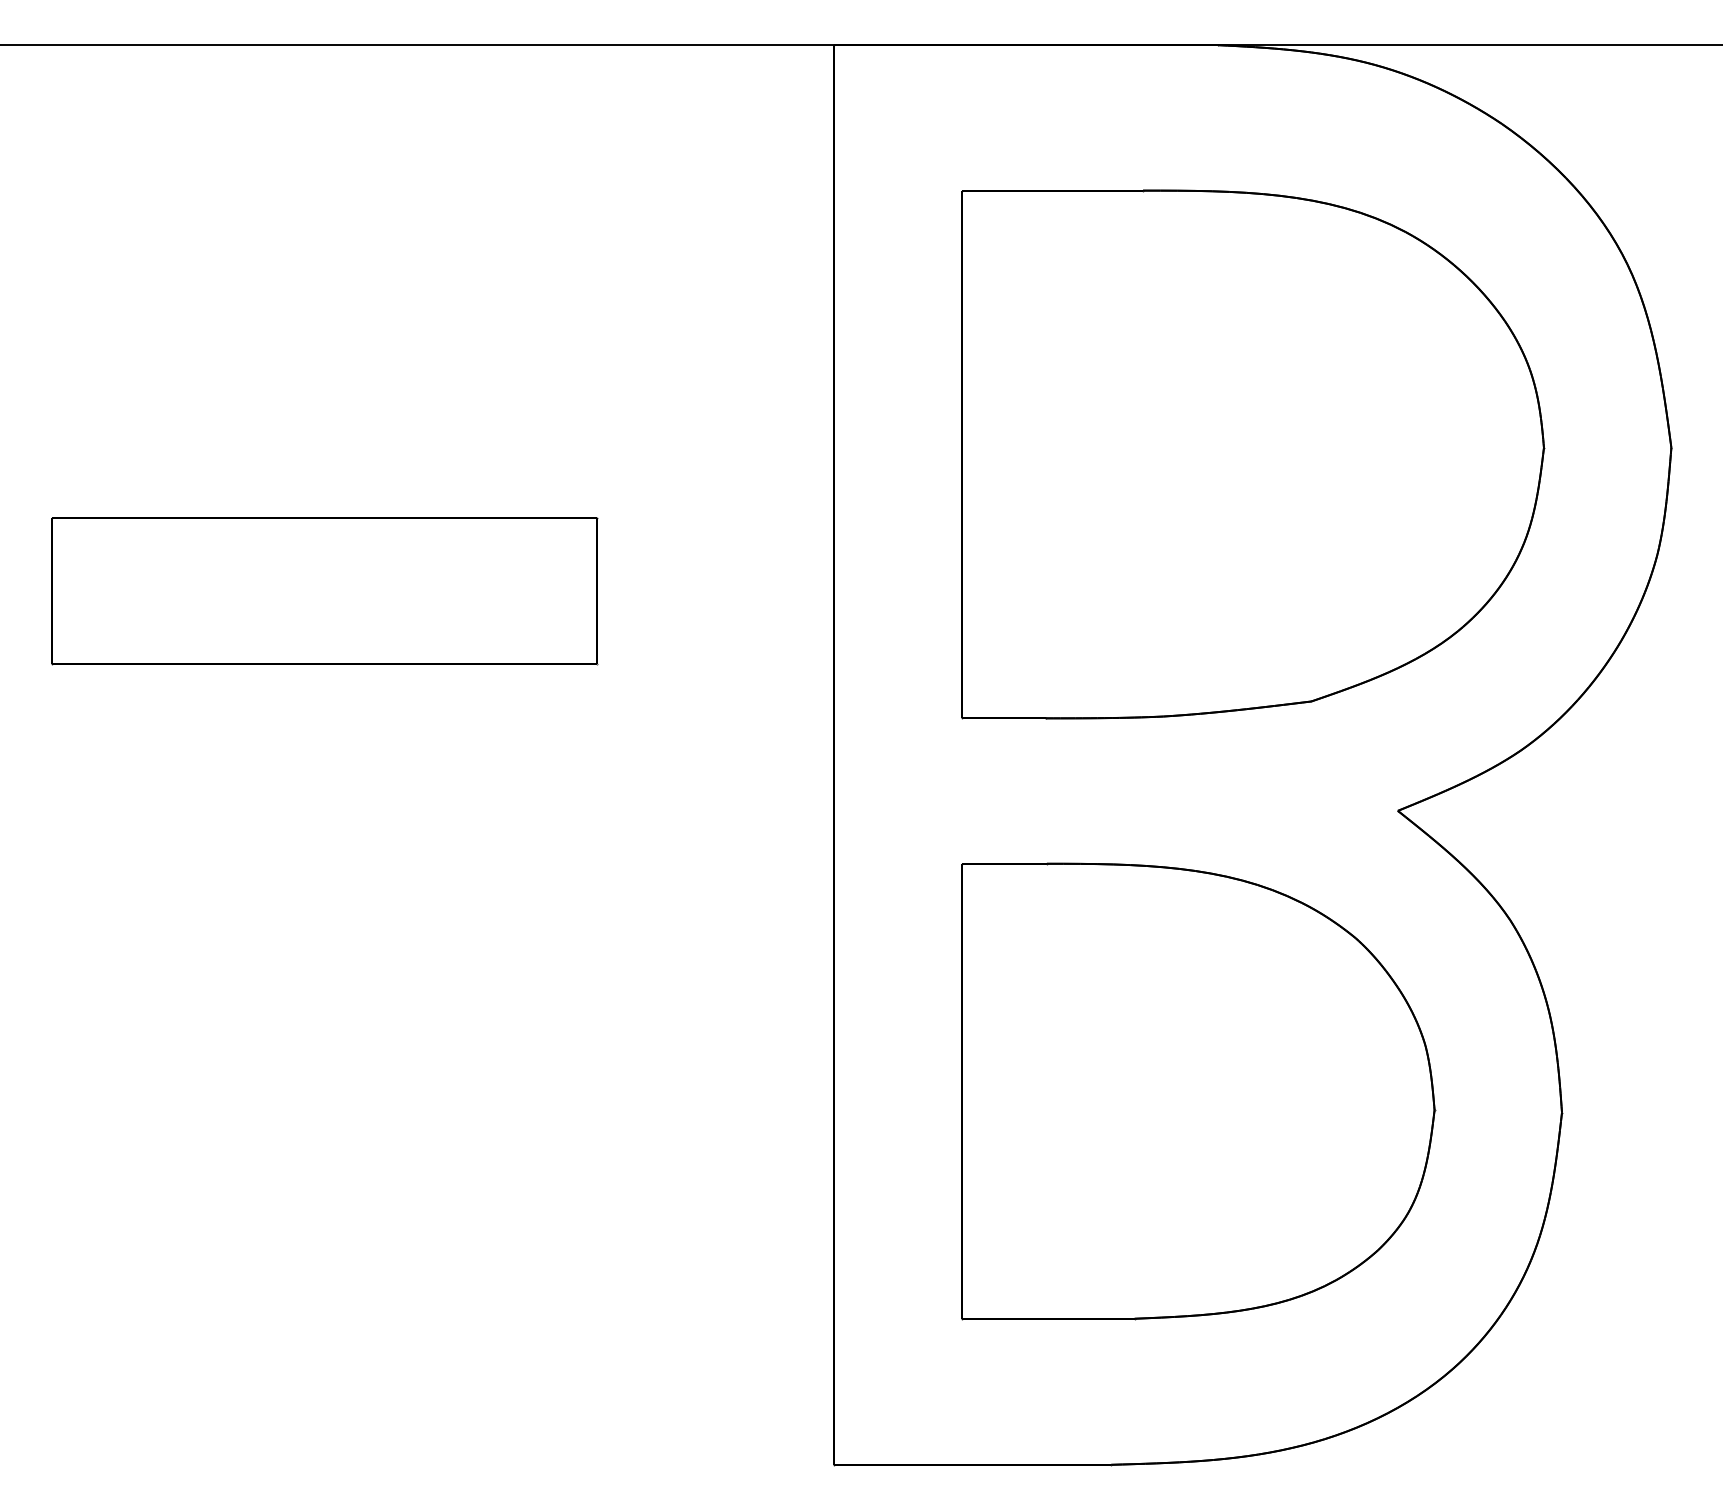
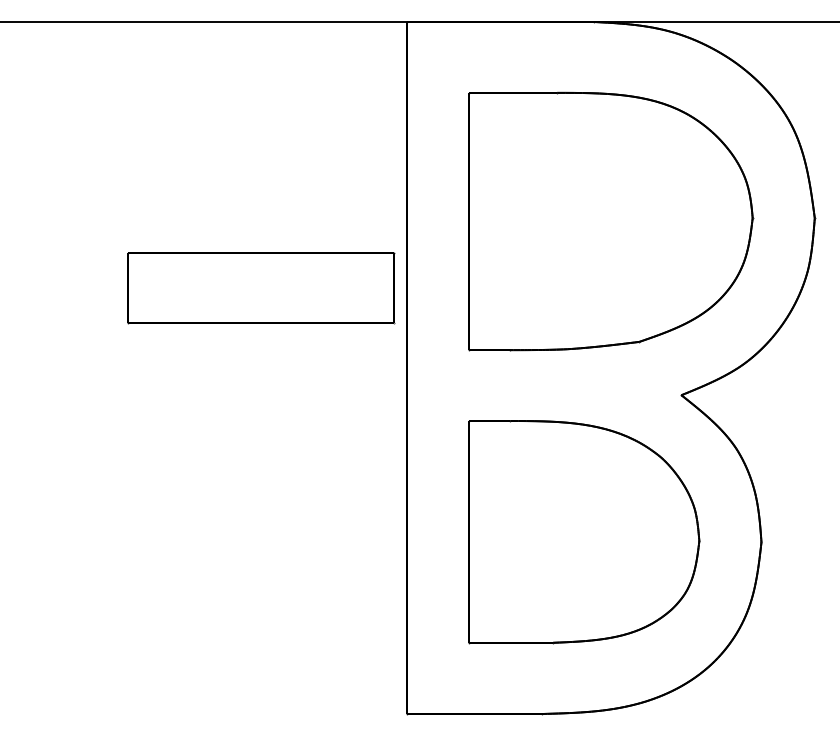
part: (325, 591) -> (261, 288), moved

